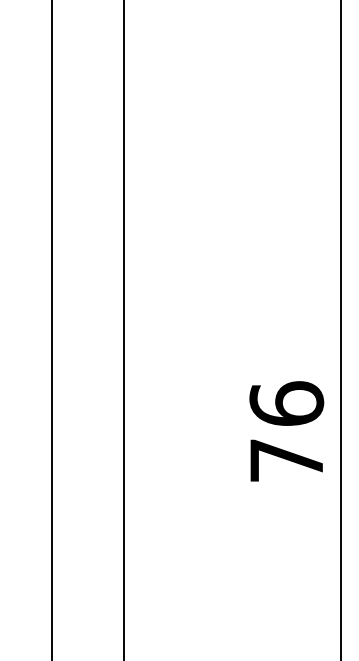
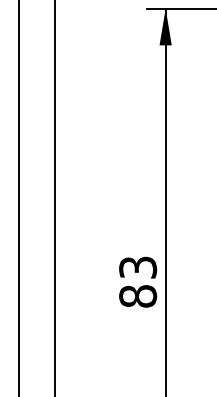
text: (287, 431) -> (138, 281), 76 -> 83

